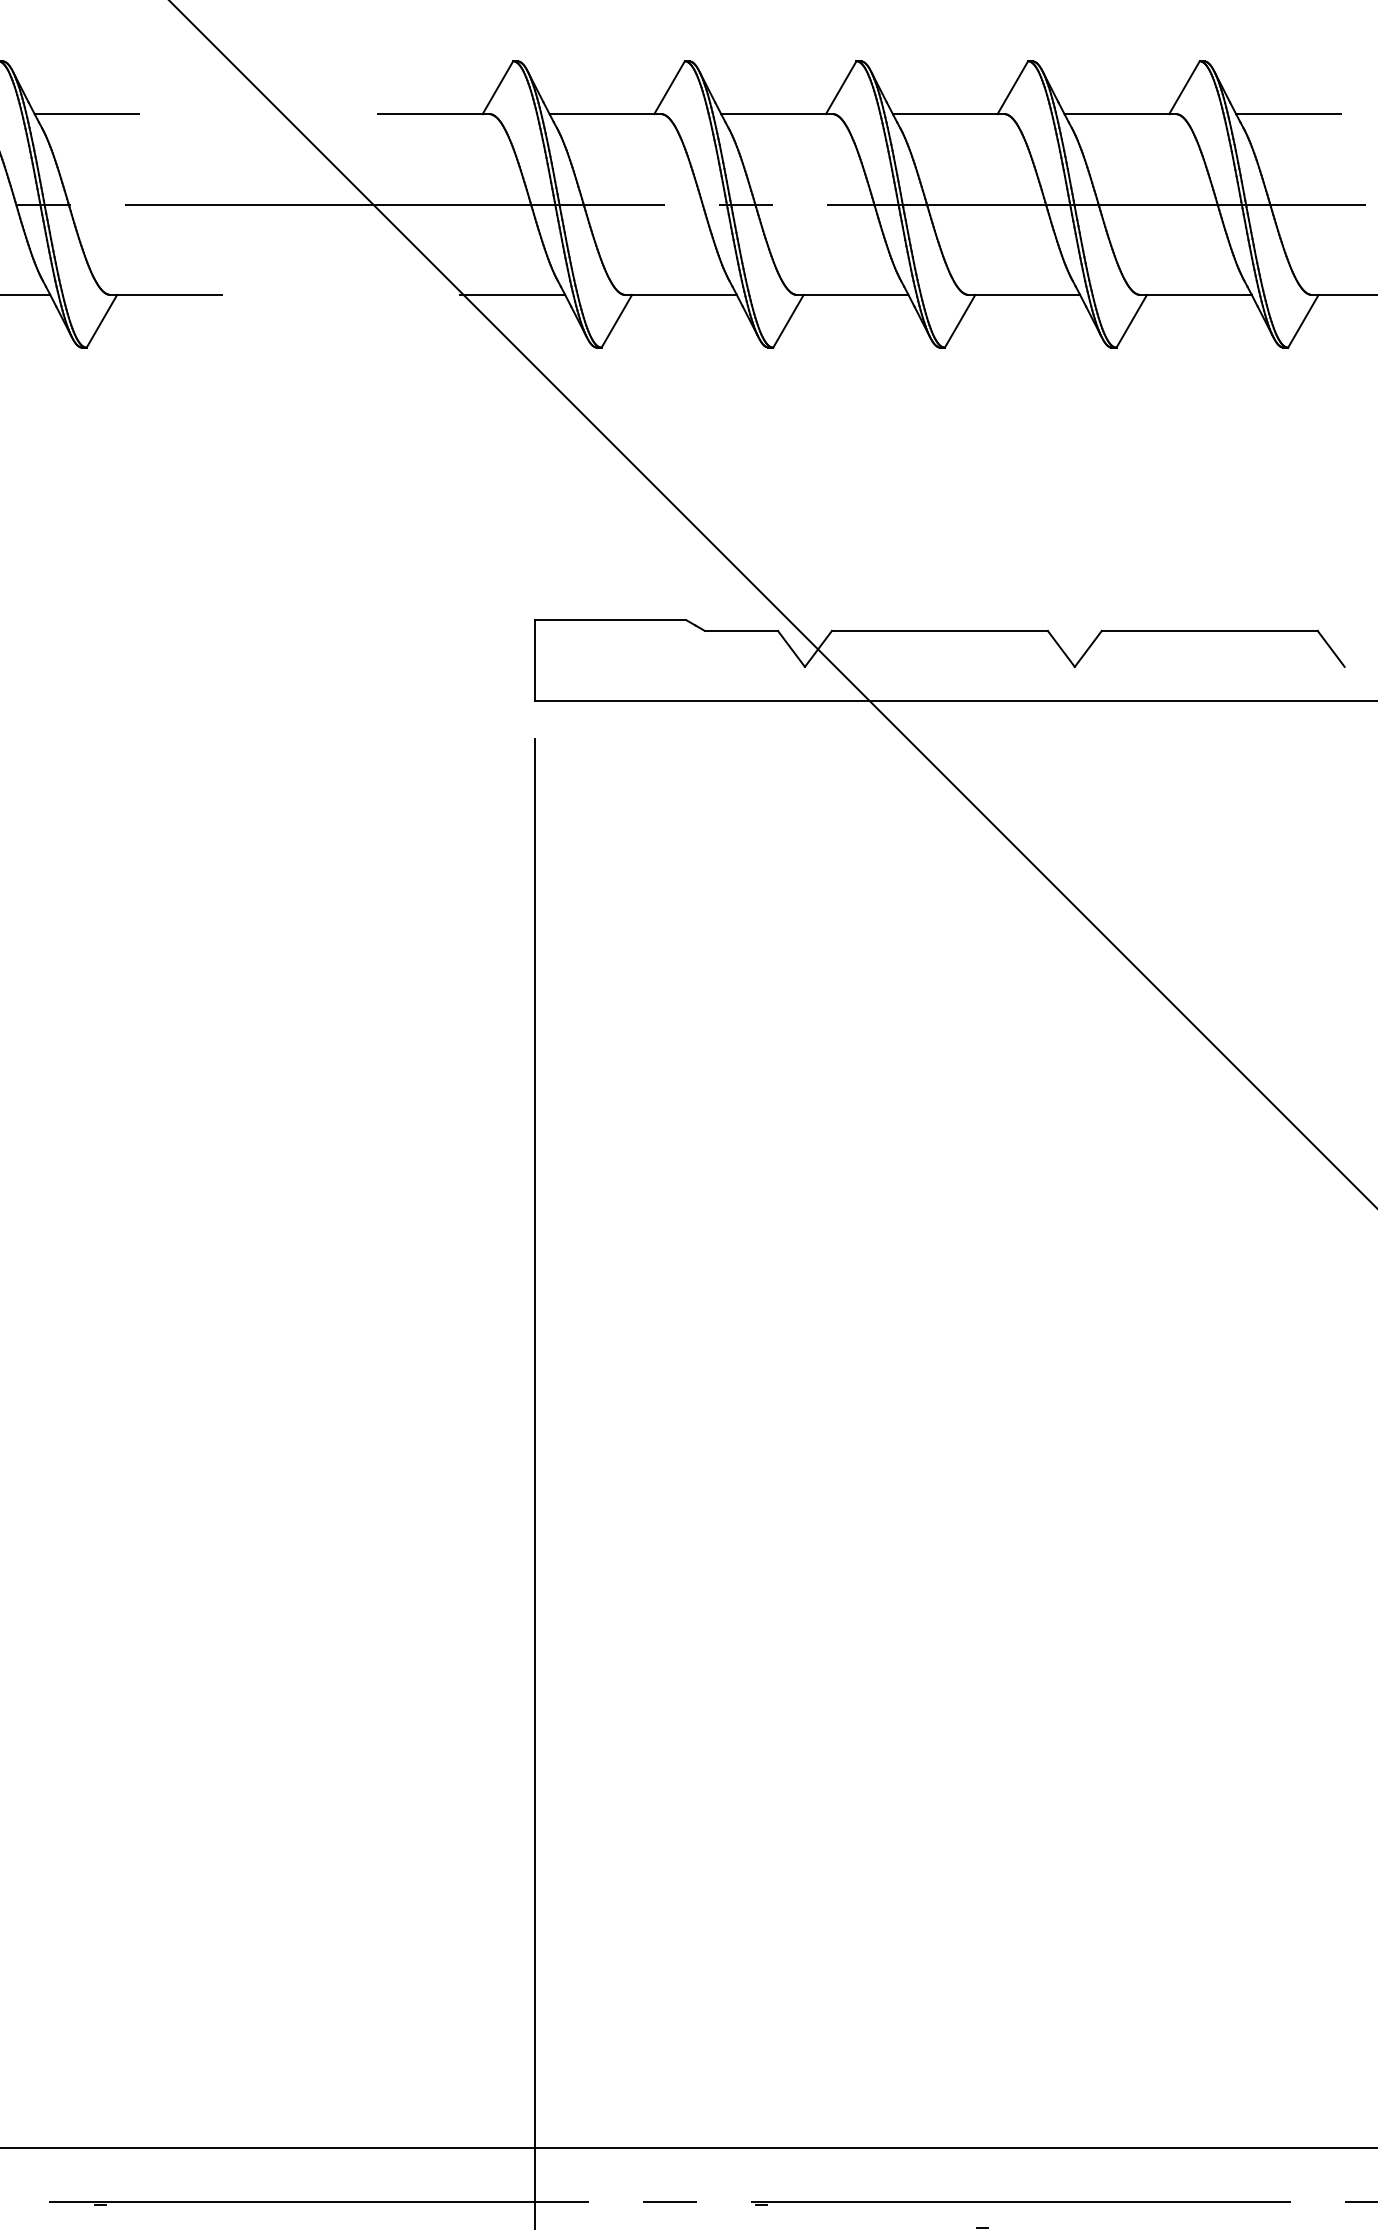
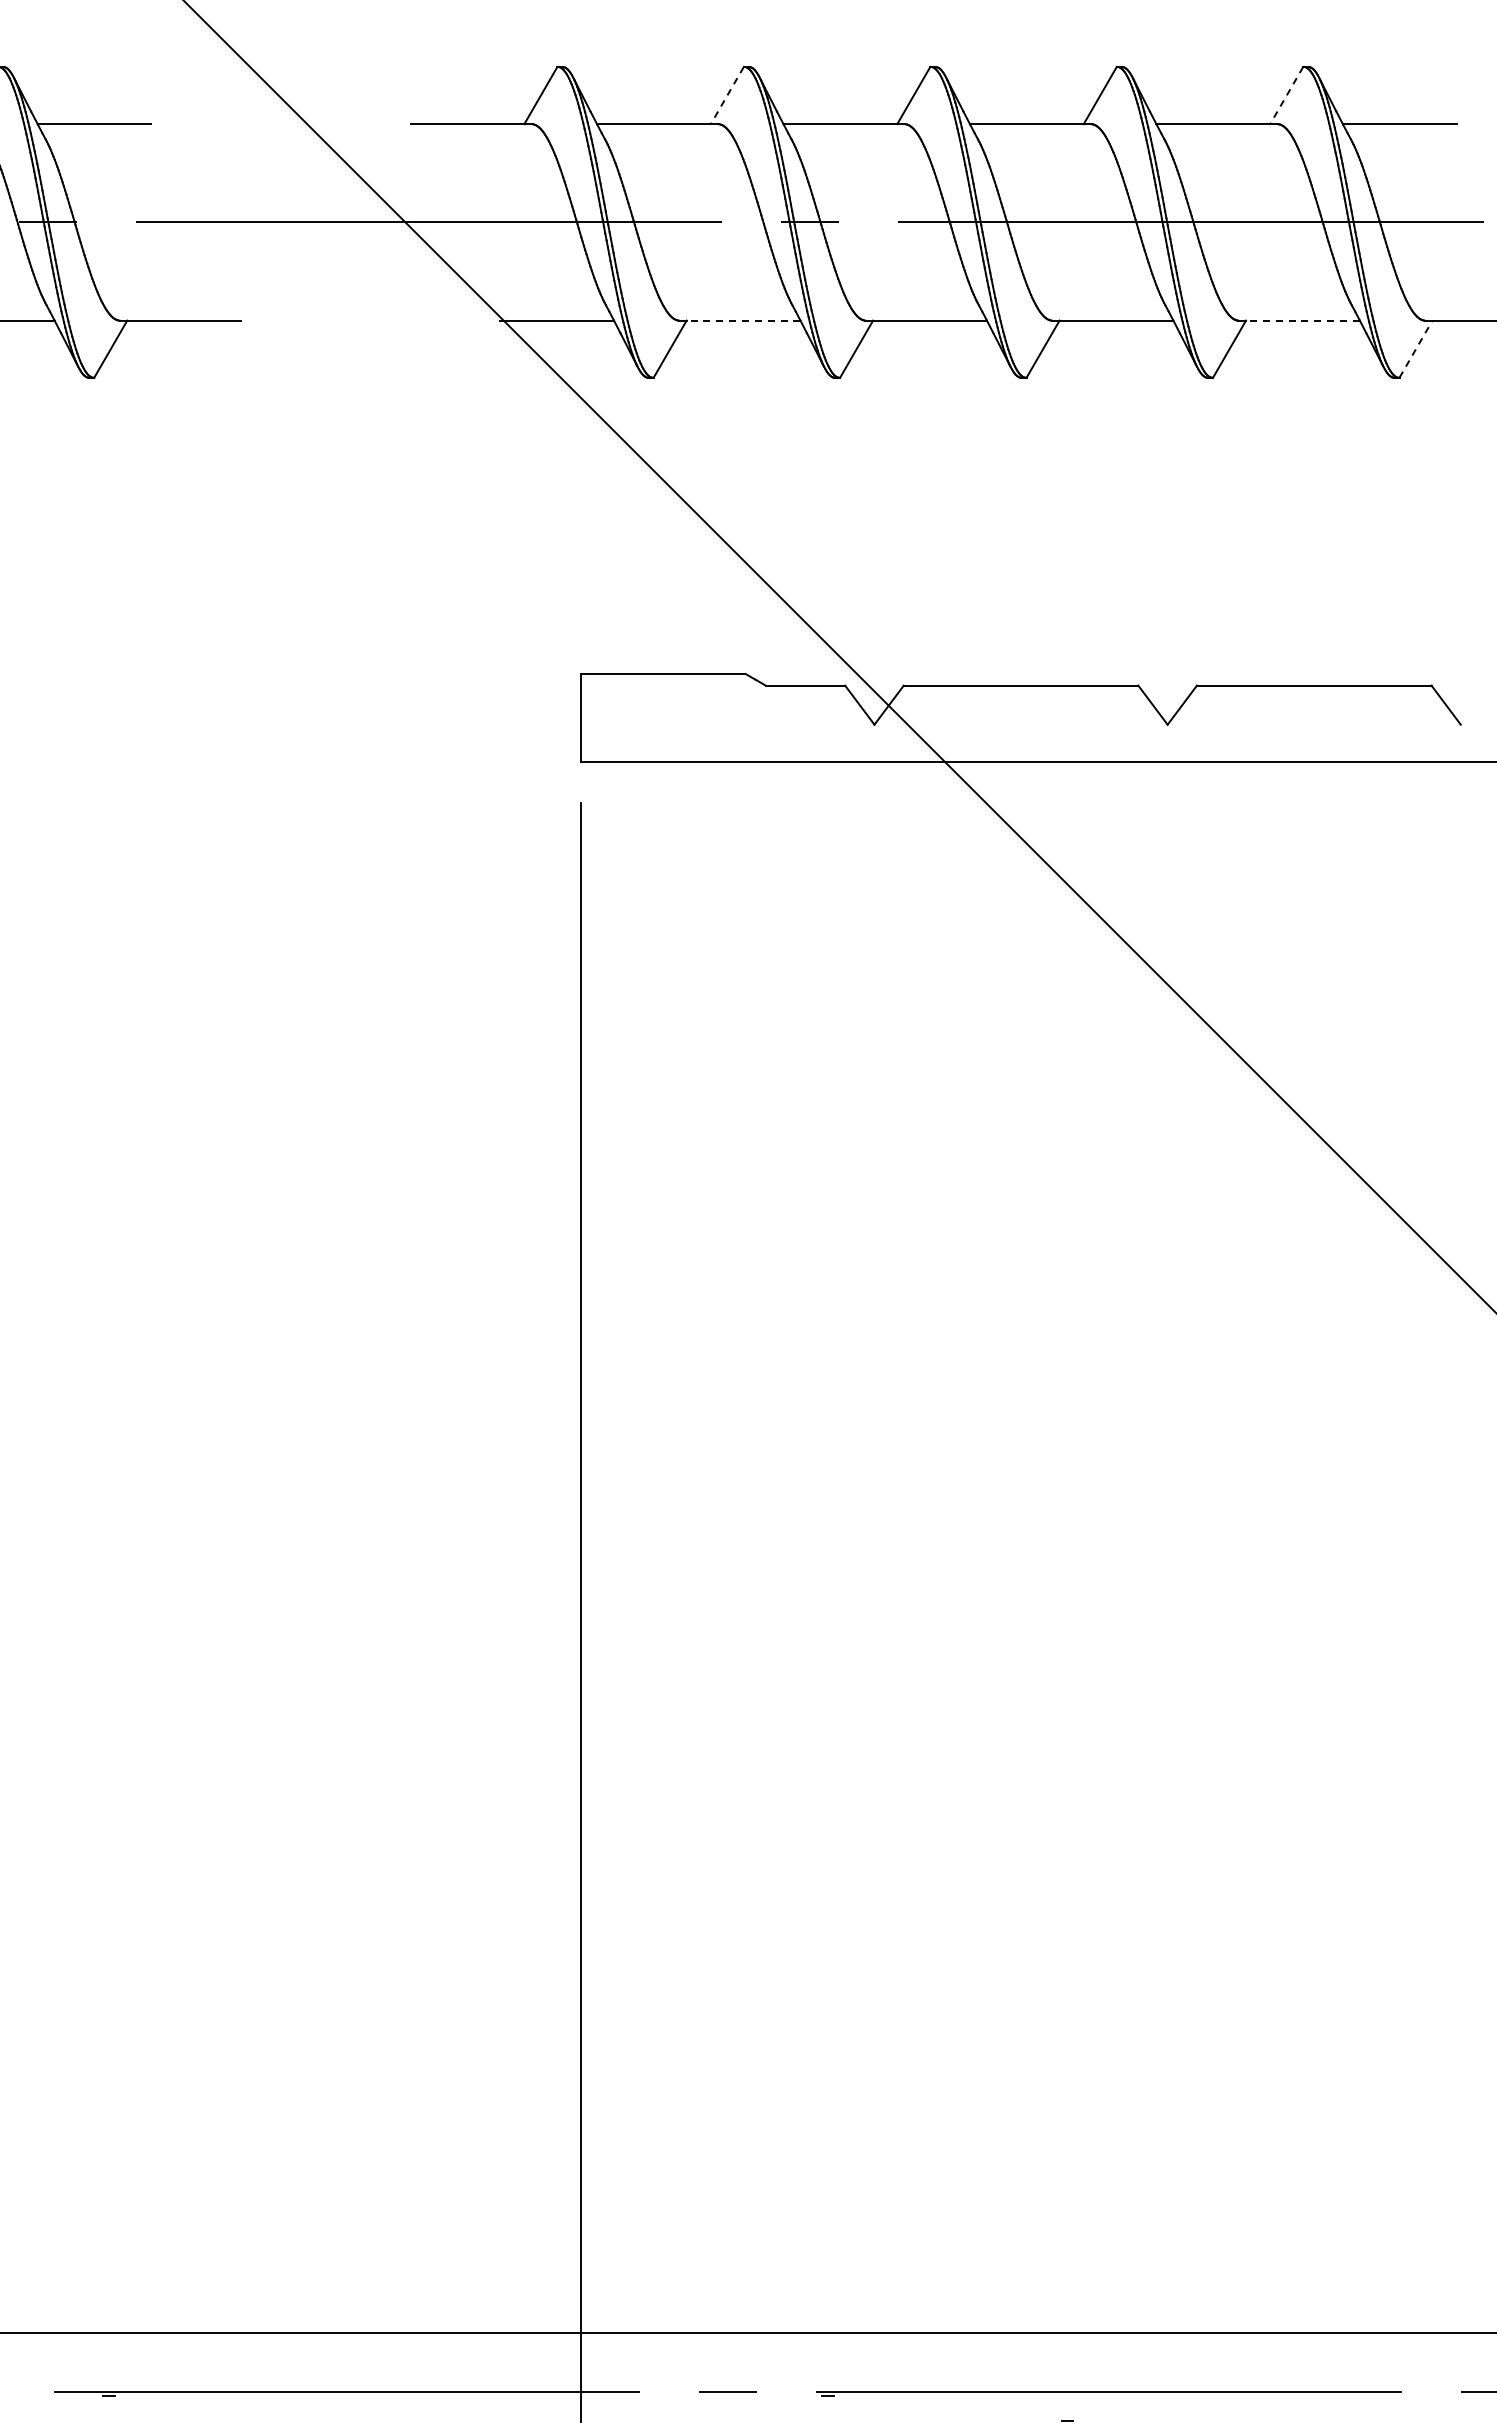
line: (669, 88) -> (727, 96), solid -> dashed
line: (1184, 88) -> (1286, 96), solid -> dashed
line: (684, 294) -> (743, 320), solid -> dashed
line: (1198, 294) -> (1302, 320), solid -> dashed
line: (1303, 320) -> (1416, 348), solid -> dashed

